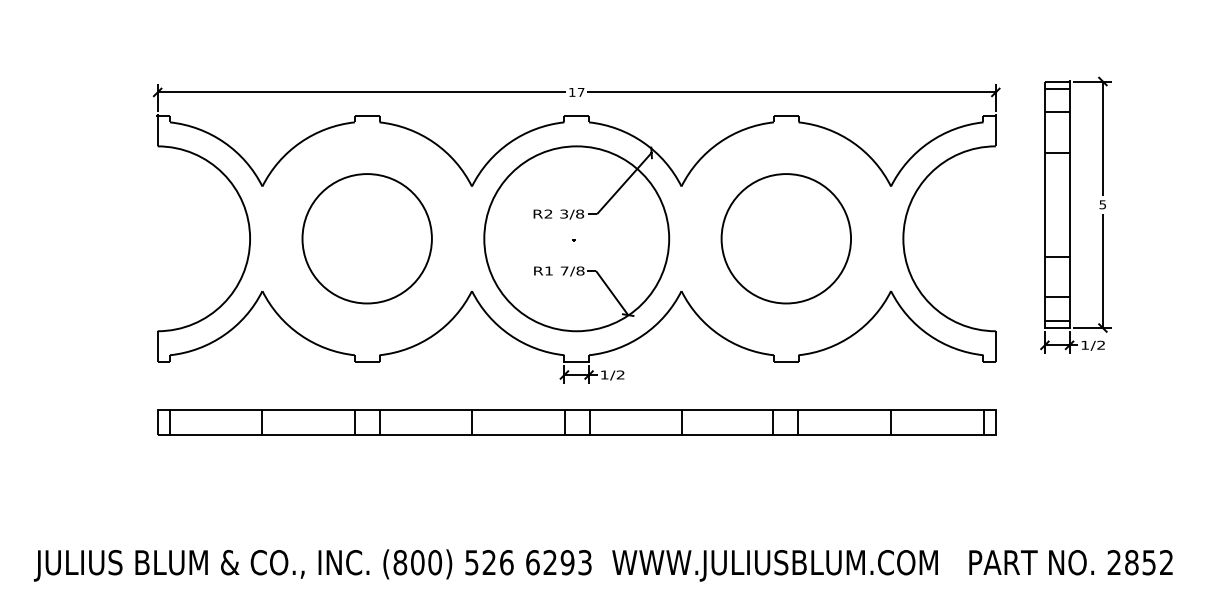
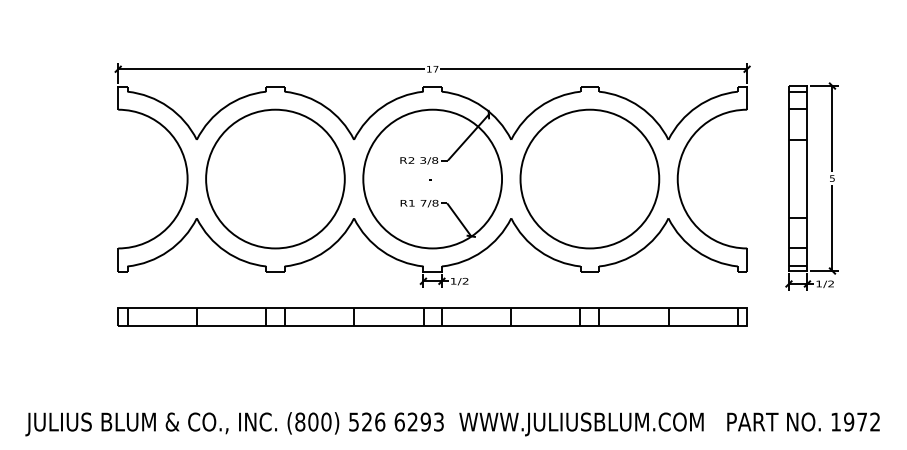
part: (1074, 215) -> (811, 186), moved
circle: (367, 238) -> (275, 178), size x1.43
circle: (785, 238) -> (589, 178), size x1.43
text: (1130, 561) -> (848, 421), 2852 -> 1972

